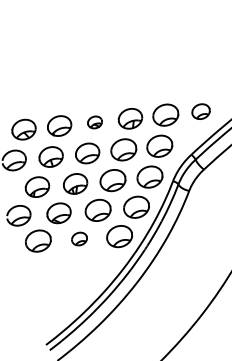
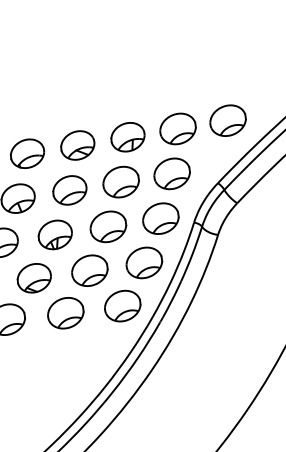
part: (200, 111) -> (227, 120), size x1.43
part: (94, 122) -> (76, 145), size x1.67
part: (79, 238) -> (65, 312), size x1.67

